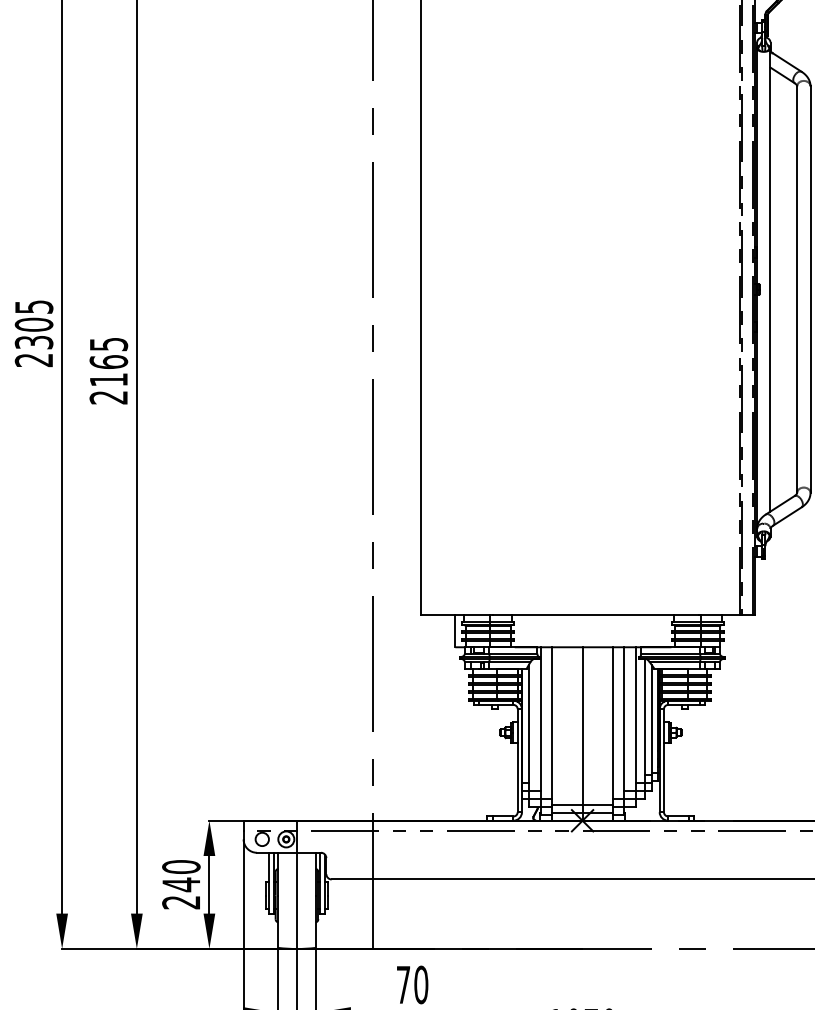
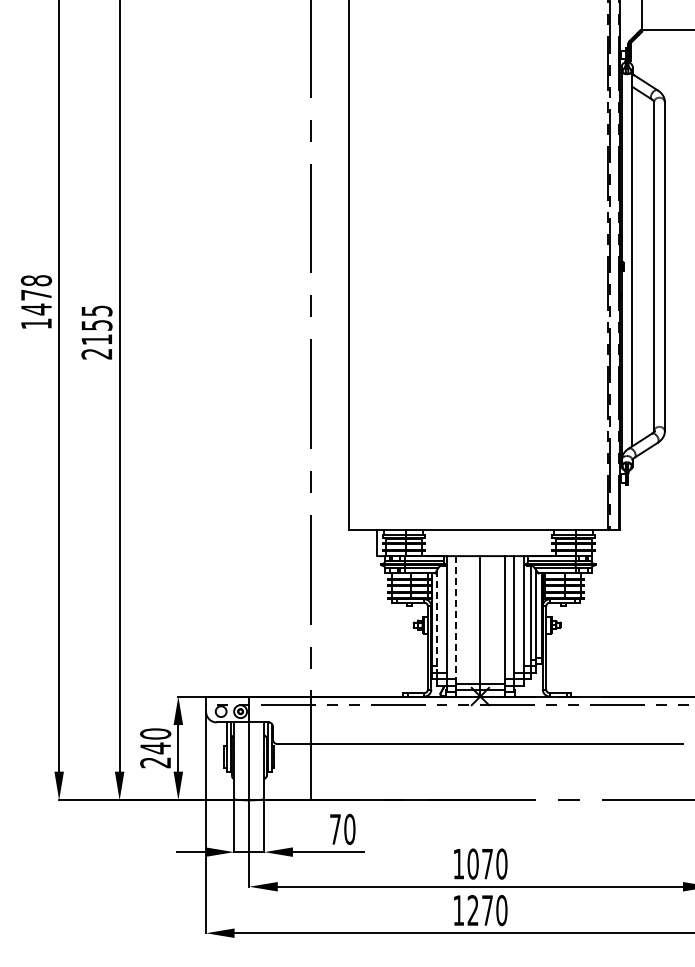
text: (34, 333) -> (36, 302), 2305 -> 1478
text: (108, 361) -> (96, 324), 2165 -> 2155
line: (551, 725) -> (455, 619), solid -> dashed
line: (528, 729) -> (436, 622), solid -> dashed

